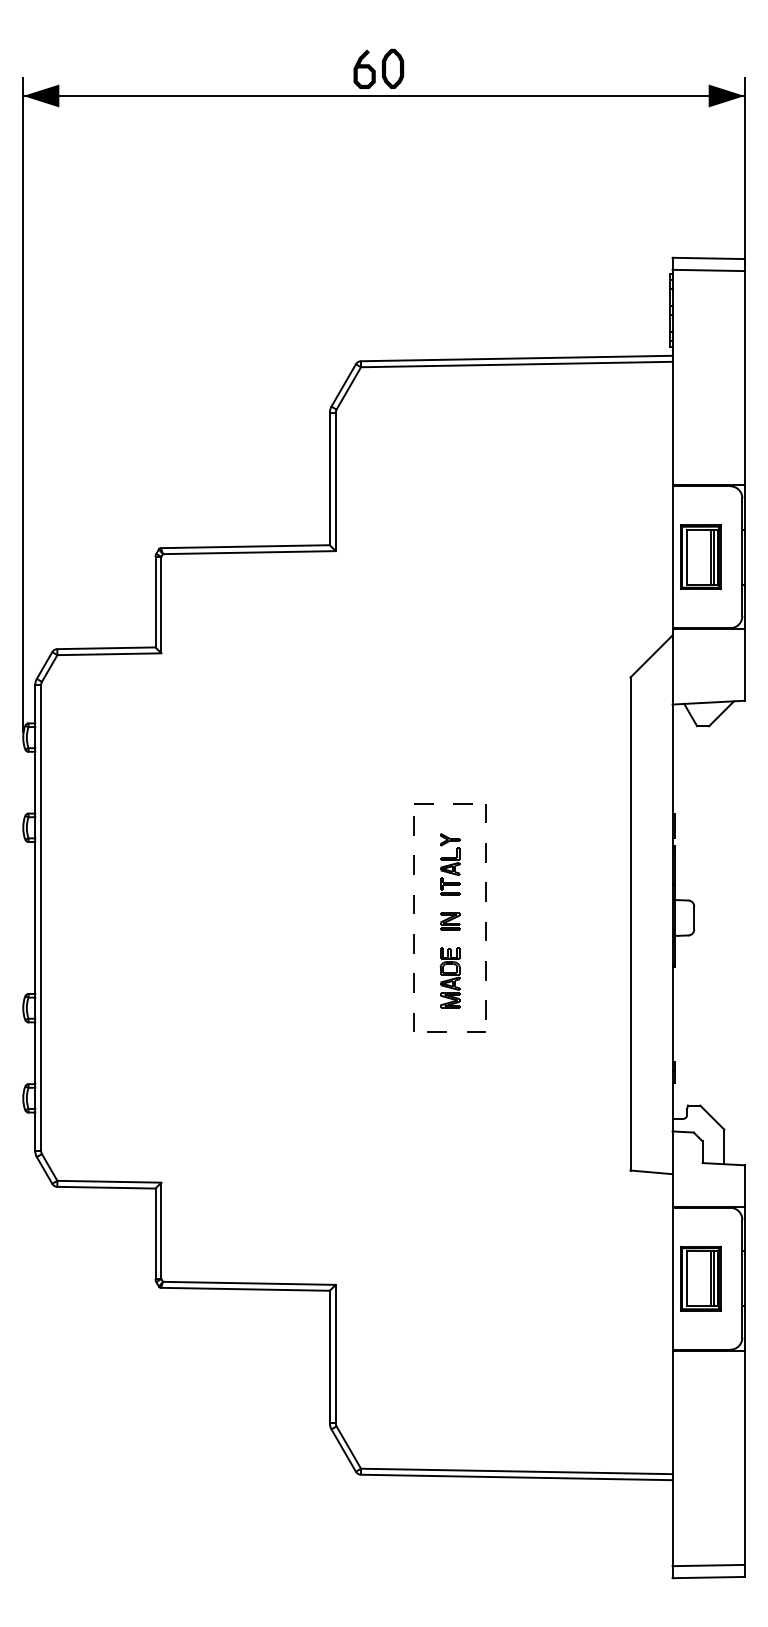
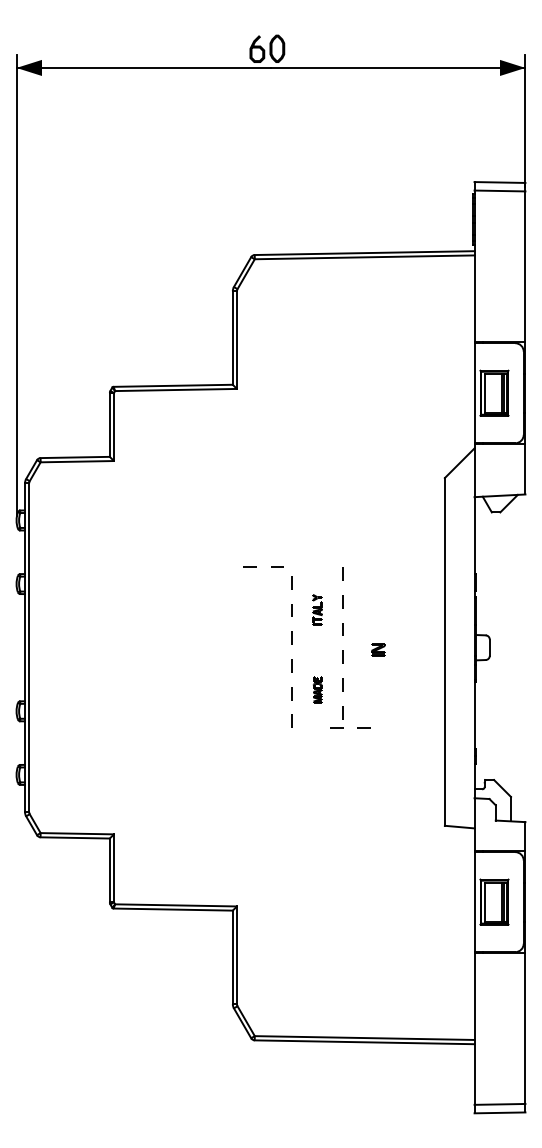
line: (433, 803) -> (256, 566), moved
part: (450, 864) -> (317, 609), size x0.7
part: (450, 921) -> (378, 650), moved
part: (449, 977) -> (317, 689), size x0.6
line: (446, 1031) -> (343, 727), moved

